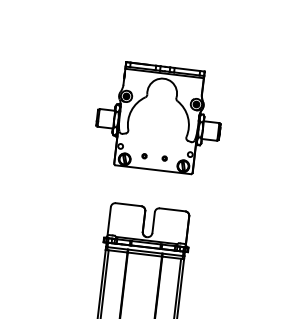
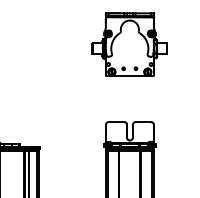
part: (158, 117) -> (129, 44), moved

